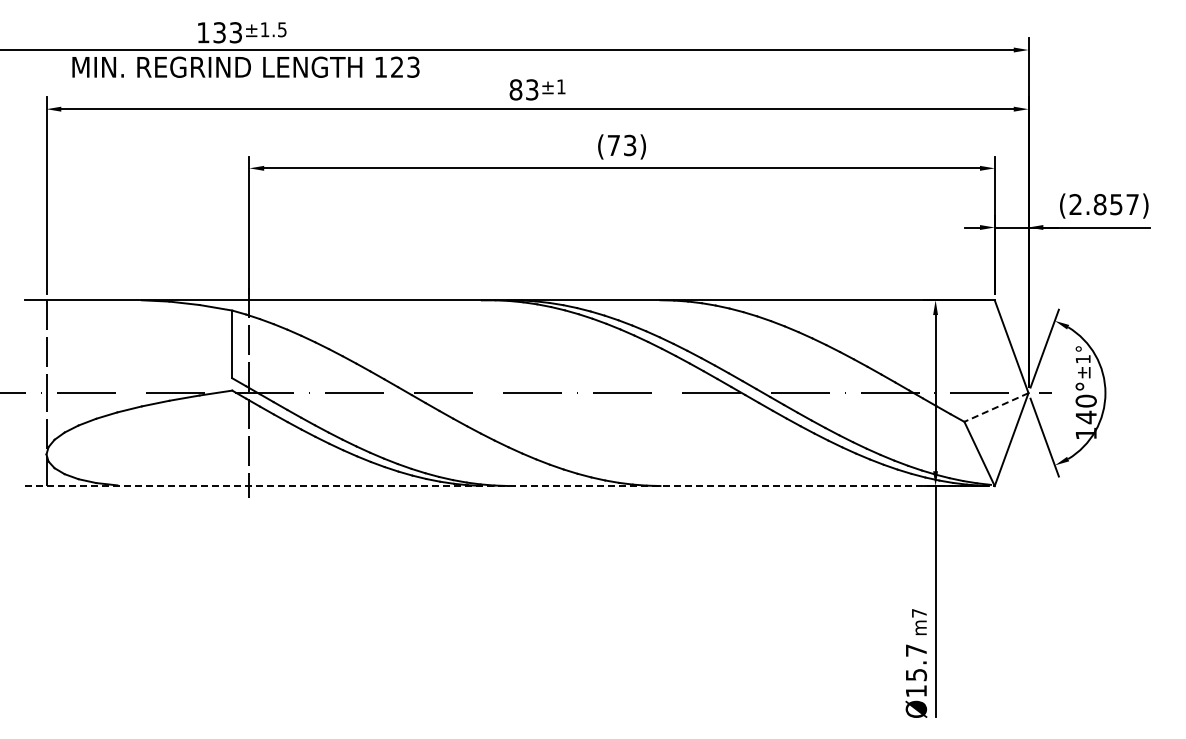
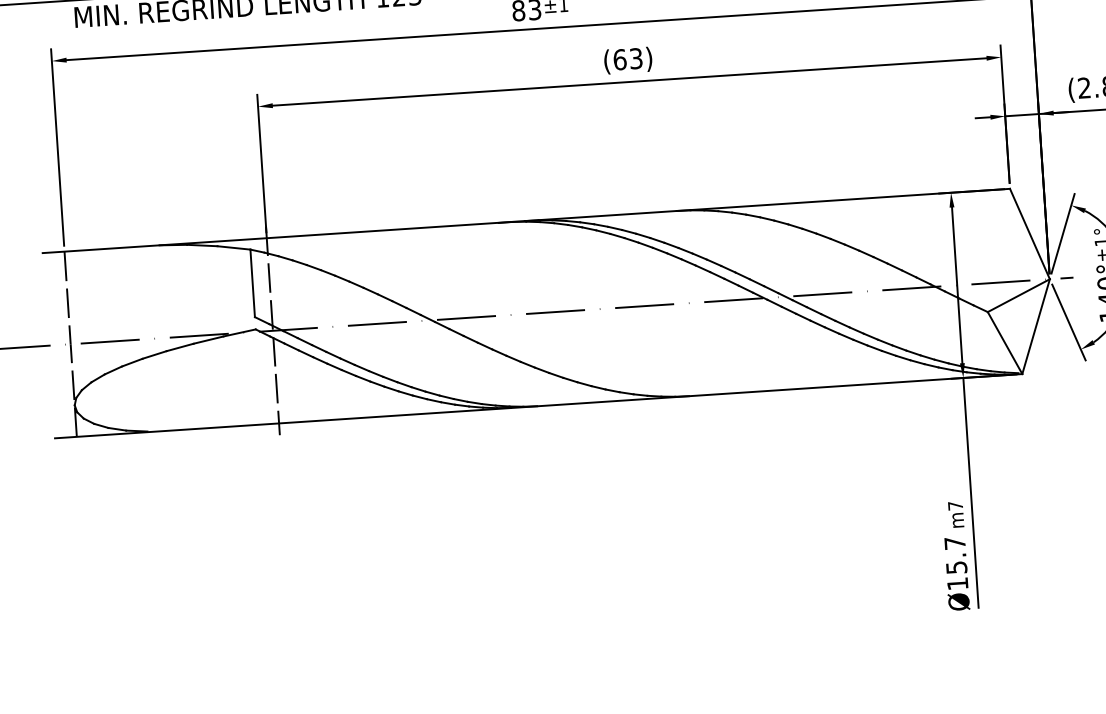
text: (613, 145) -> (619, 59), (73) -> (63)
line: (996, 407) -> (1018, 295), dashed -> solid
line: (510, 486) -> (539, 406), dashed -> solid

